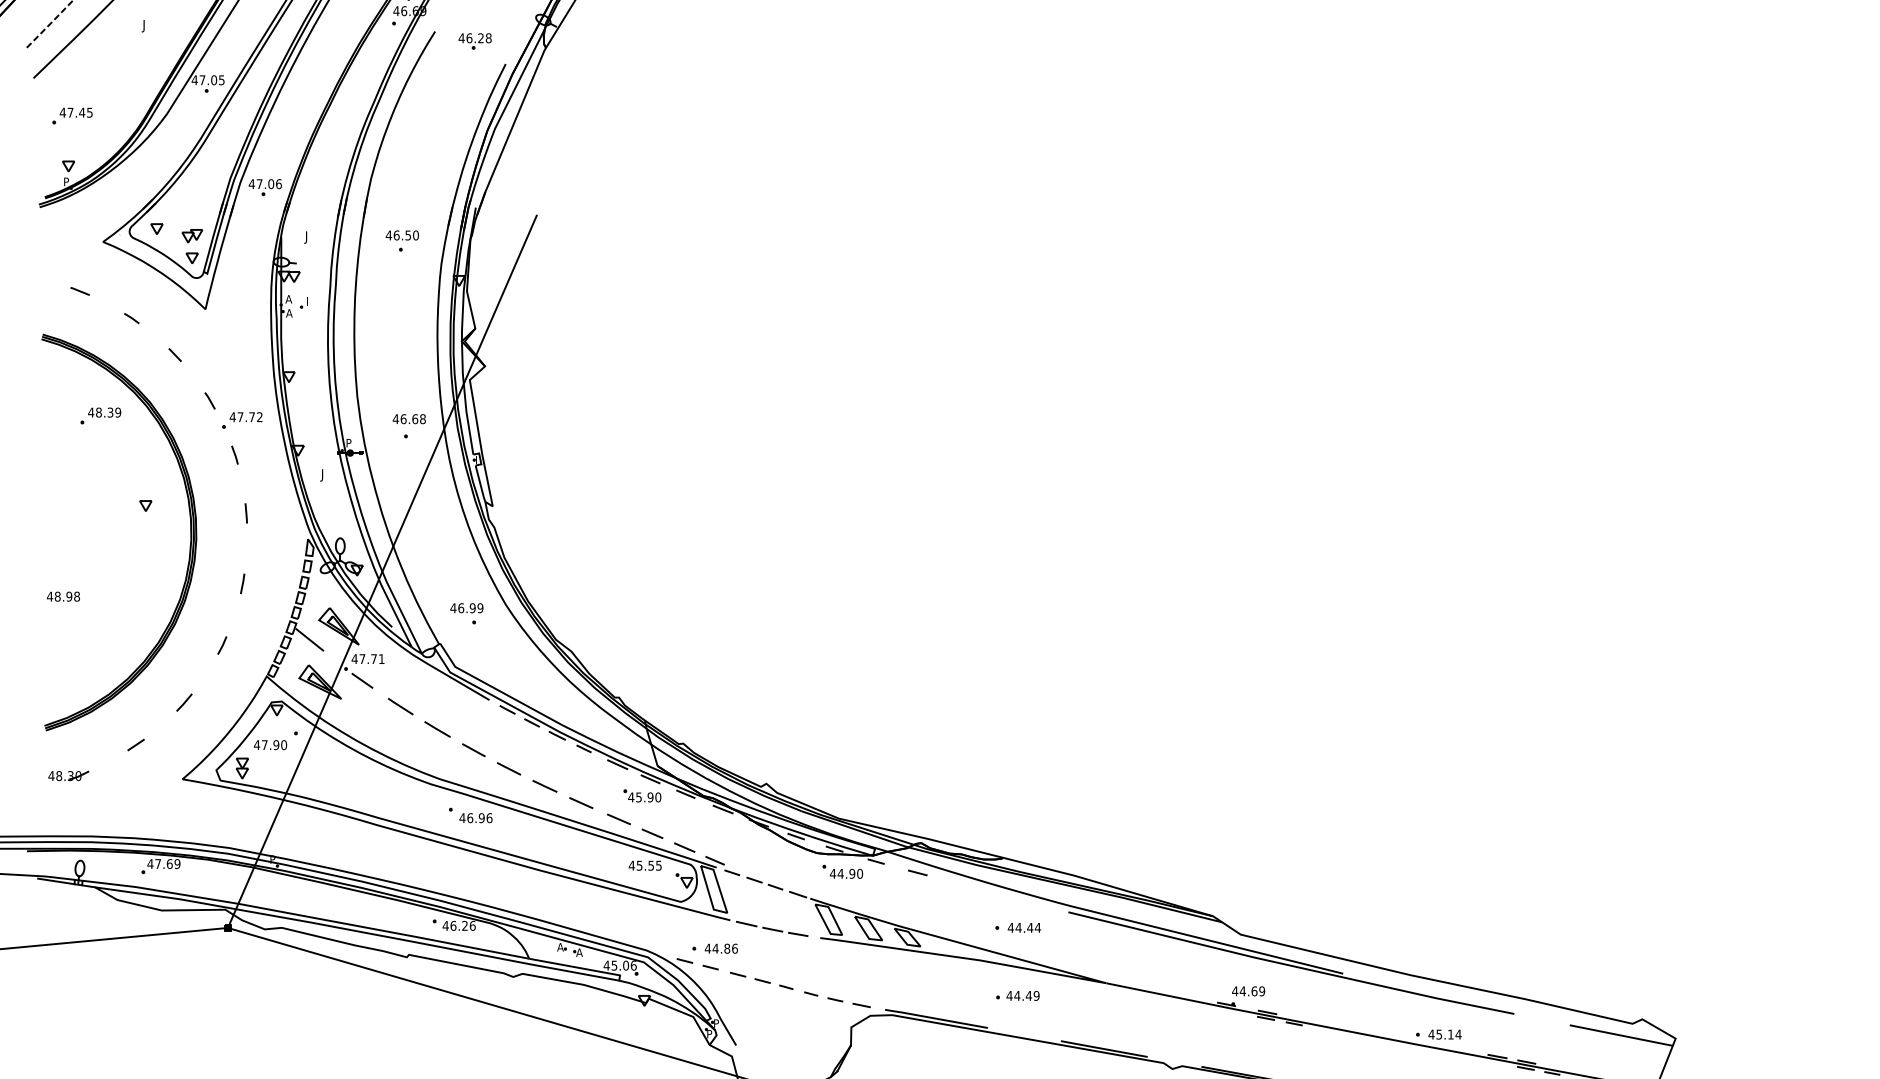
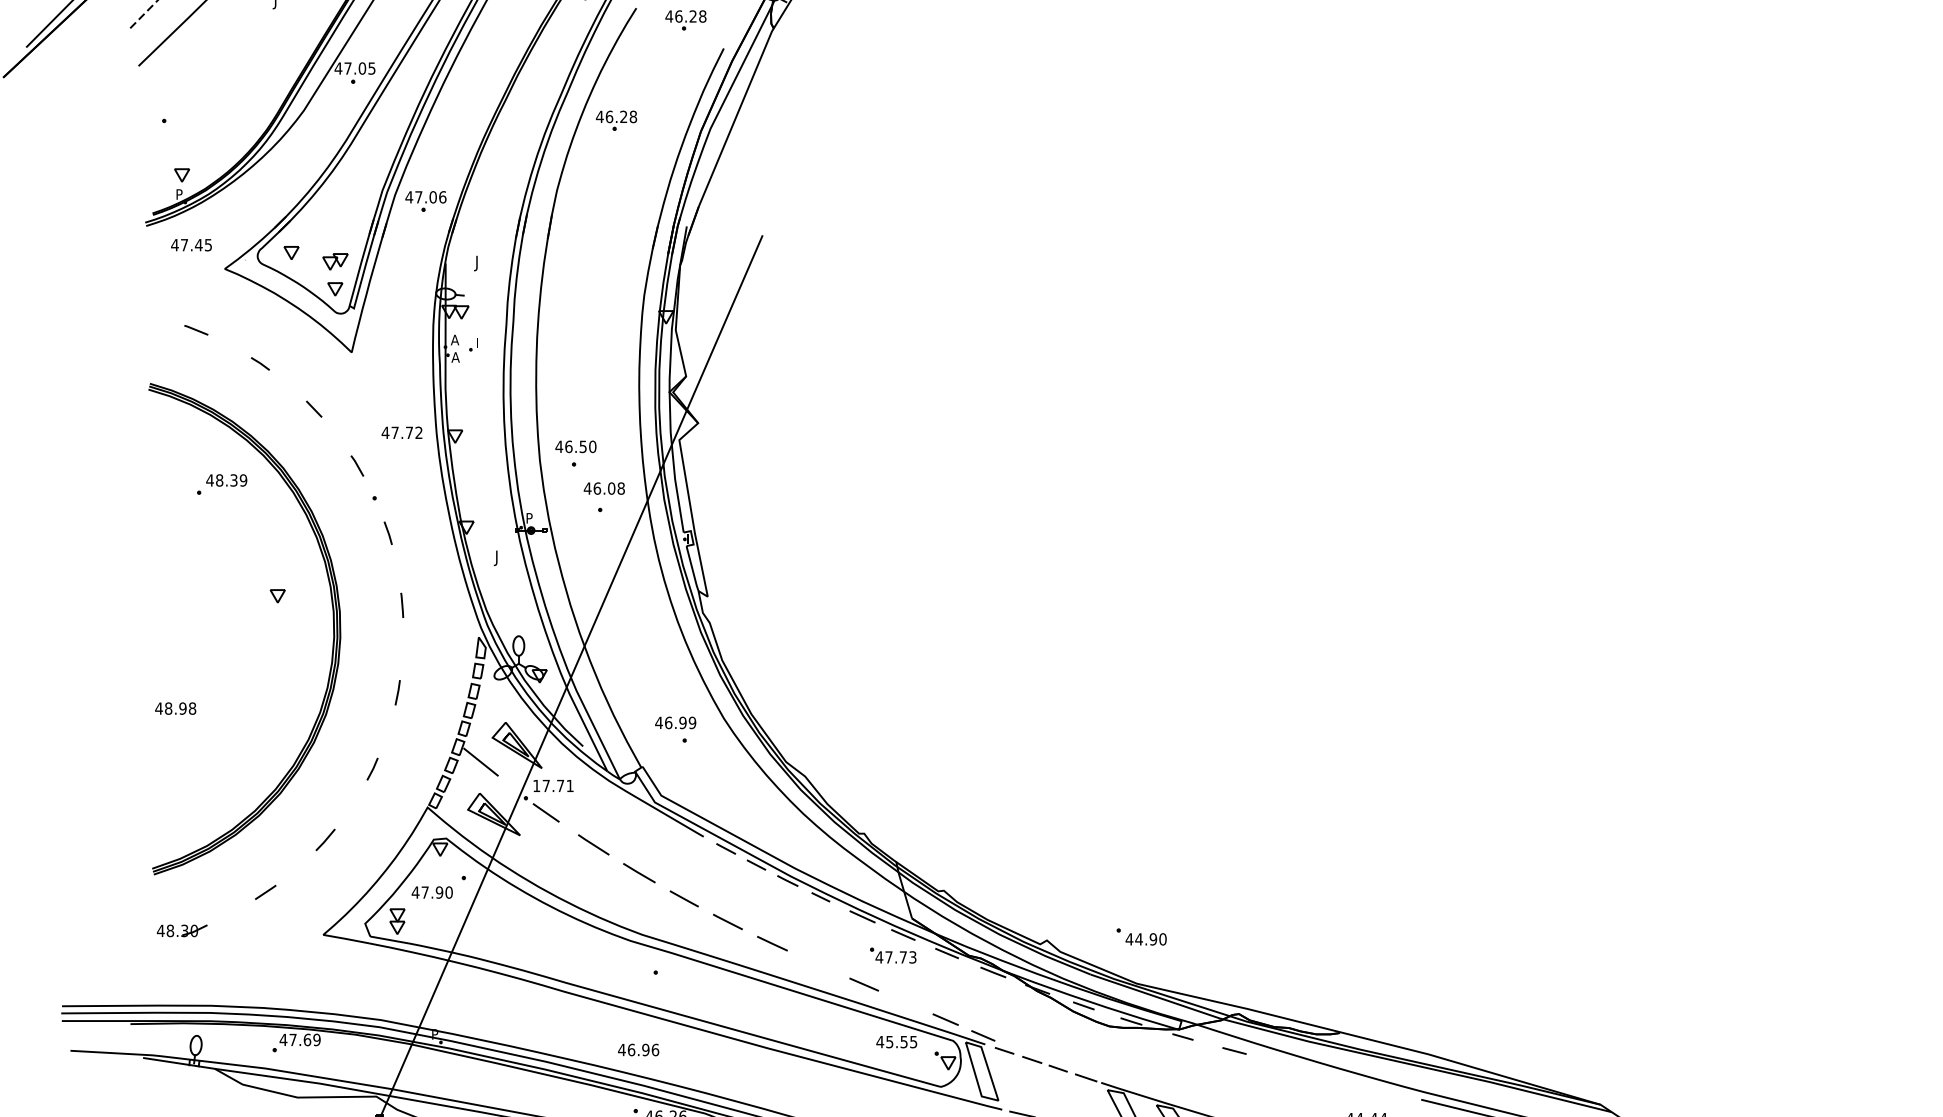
text: (75, 112) -> (190, 244), moved
part: (418, 122) -> (615, 120), added
part: (401, 240) -> (574, 453), moved
text: (245, 417) -> (401, 433), moved
text: (415, 418) -> (611, 487), 46.68 -> 46.08
text: (354, 658) -> (536, 785), 47.71 -> 17.71
text: (648, 797) -> (900, 957), 45.90 -> 47.73
line: (581, 802) -> (817, 963), removed
text: (475, 818) -> (638, 1050), moved
line: (652, 833) -> (905, 1002), removed
part: (842, 871) -> (1141, 936), moved

